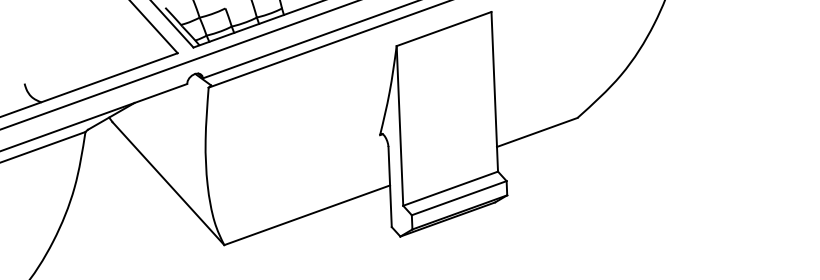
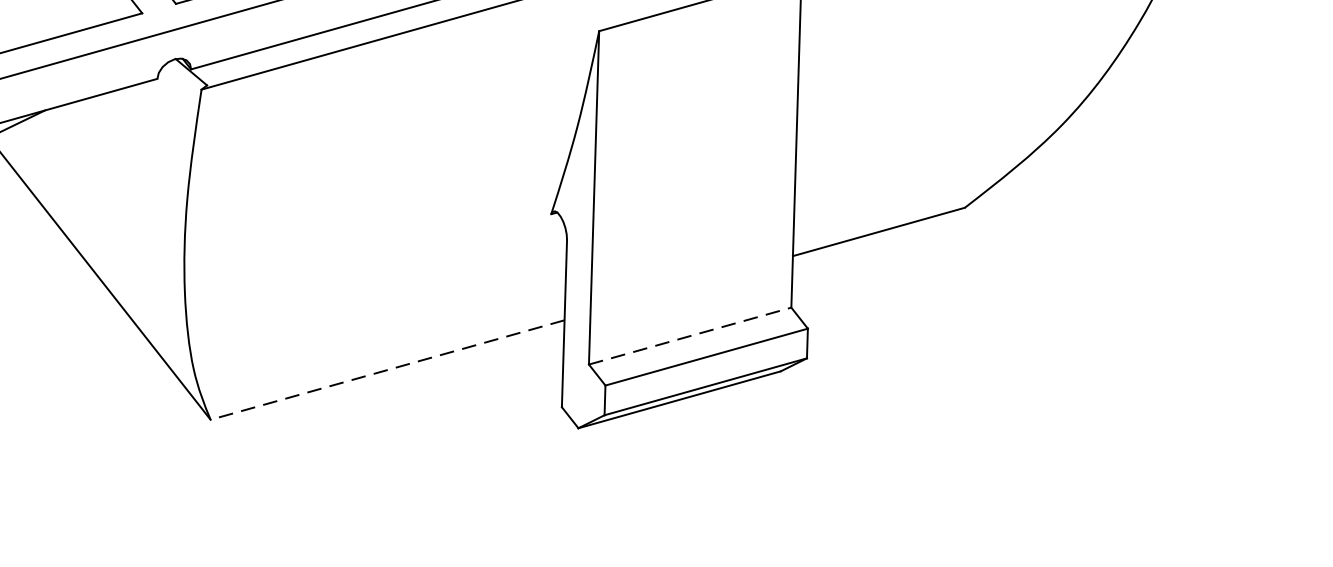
line: (451, 188) -> (692, 335), solid -> dashed
line: (306, 215) -> (386, 370), solid -> dashed

